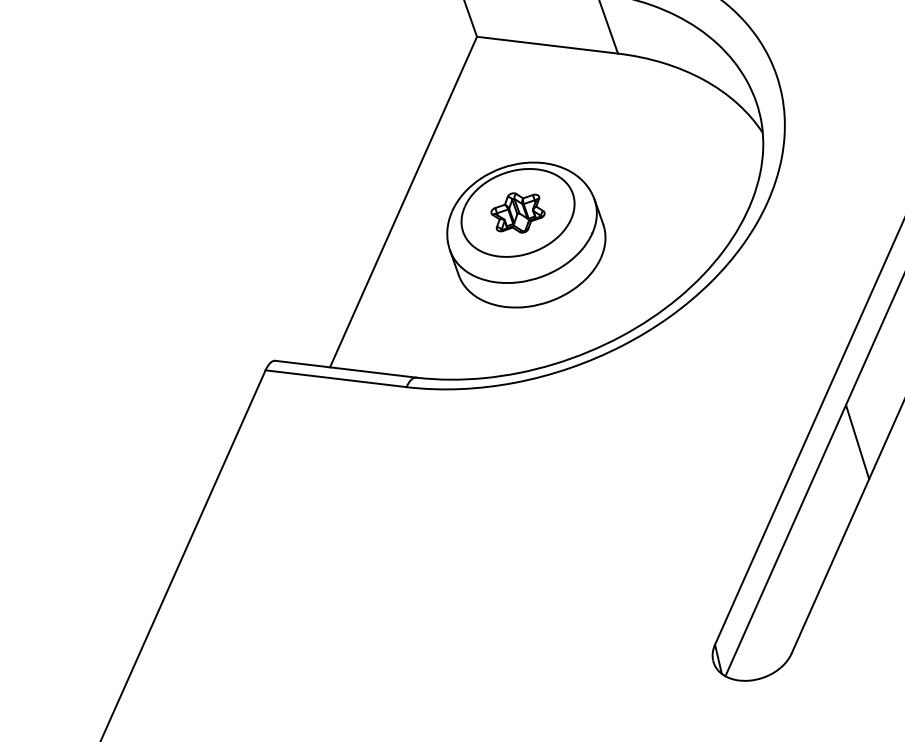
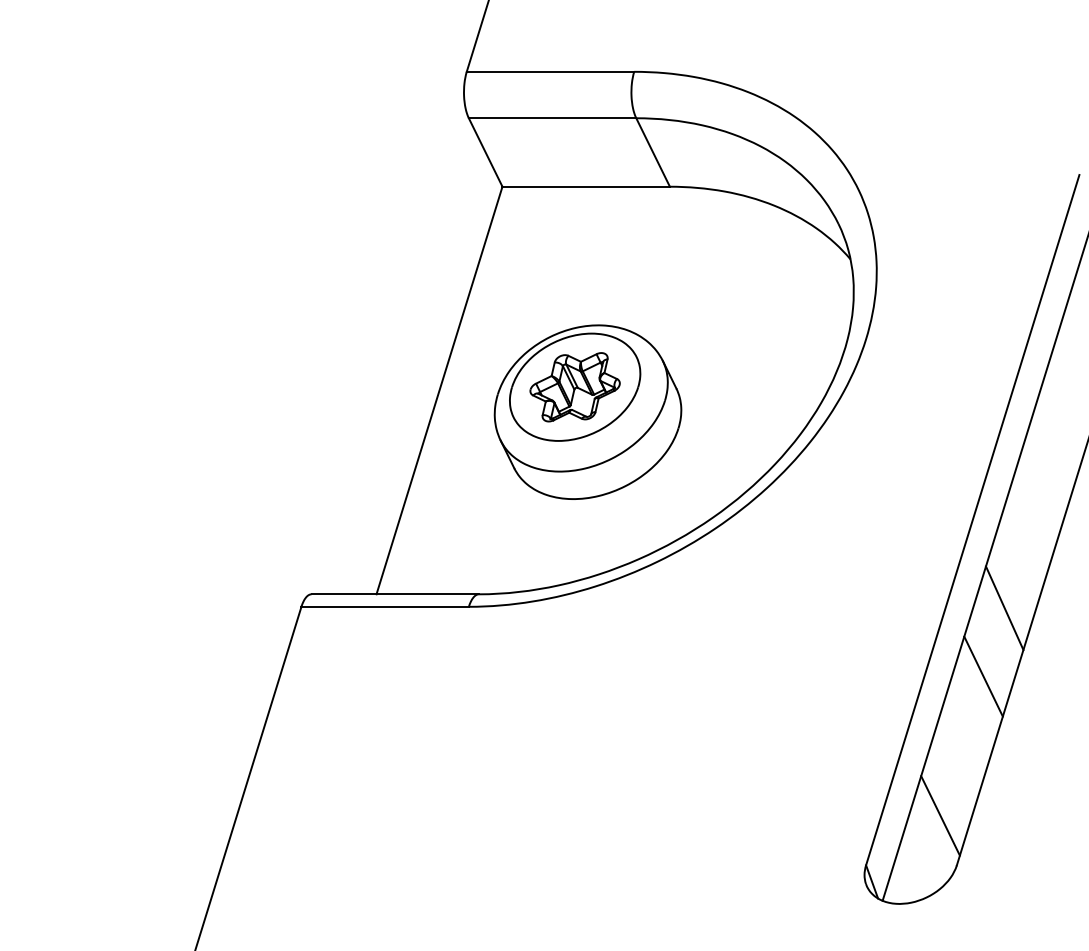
part: (517, 213) -> (574, 387), size x1.43
line: (832, 497) -> (983, 676), added
line: (782, 610) -> (940, 815), added

